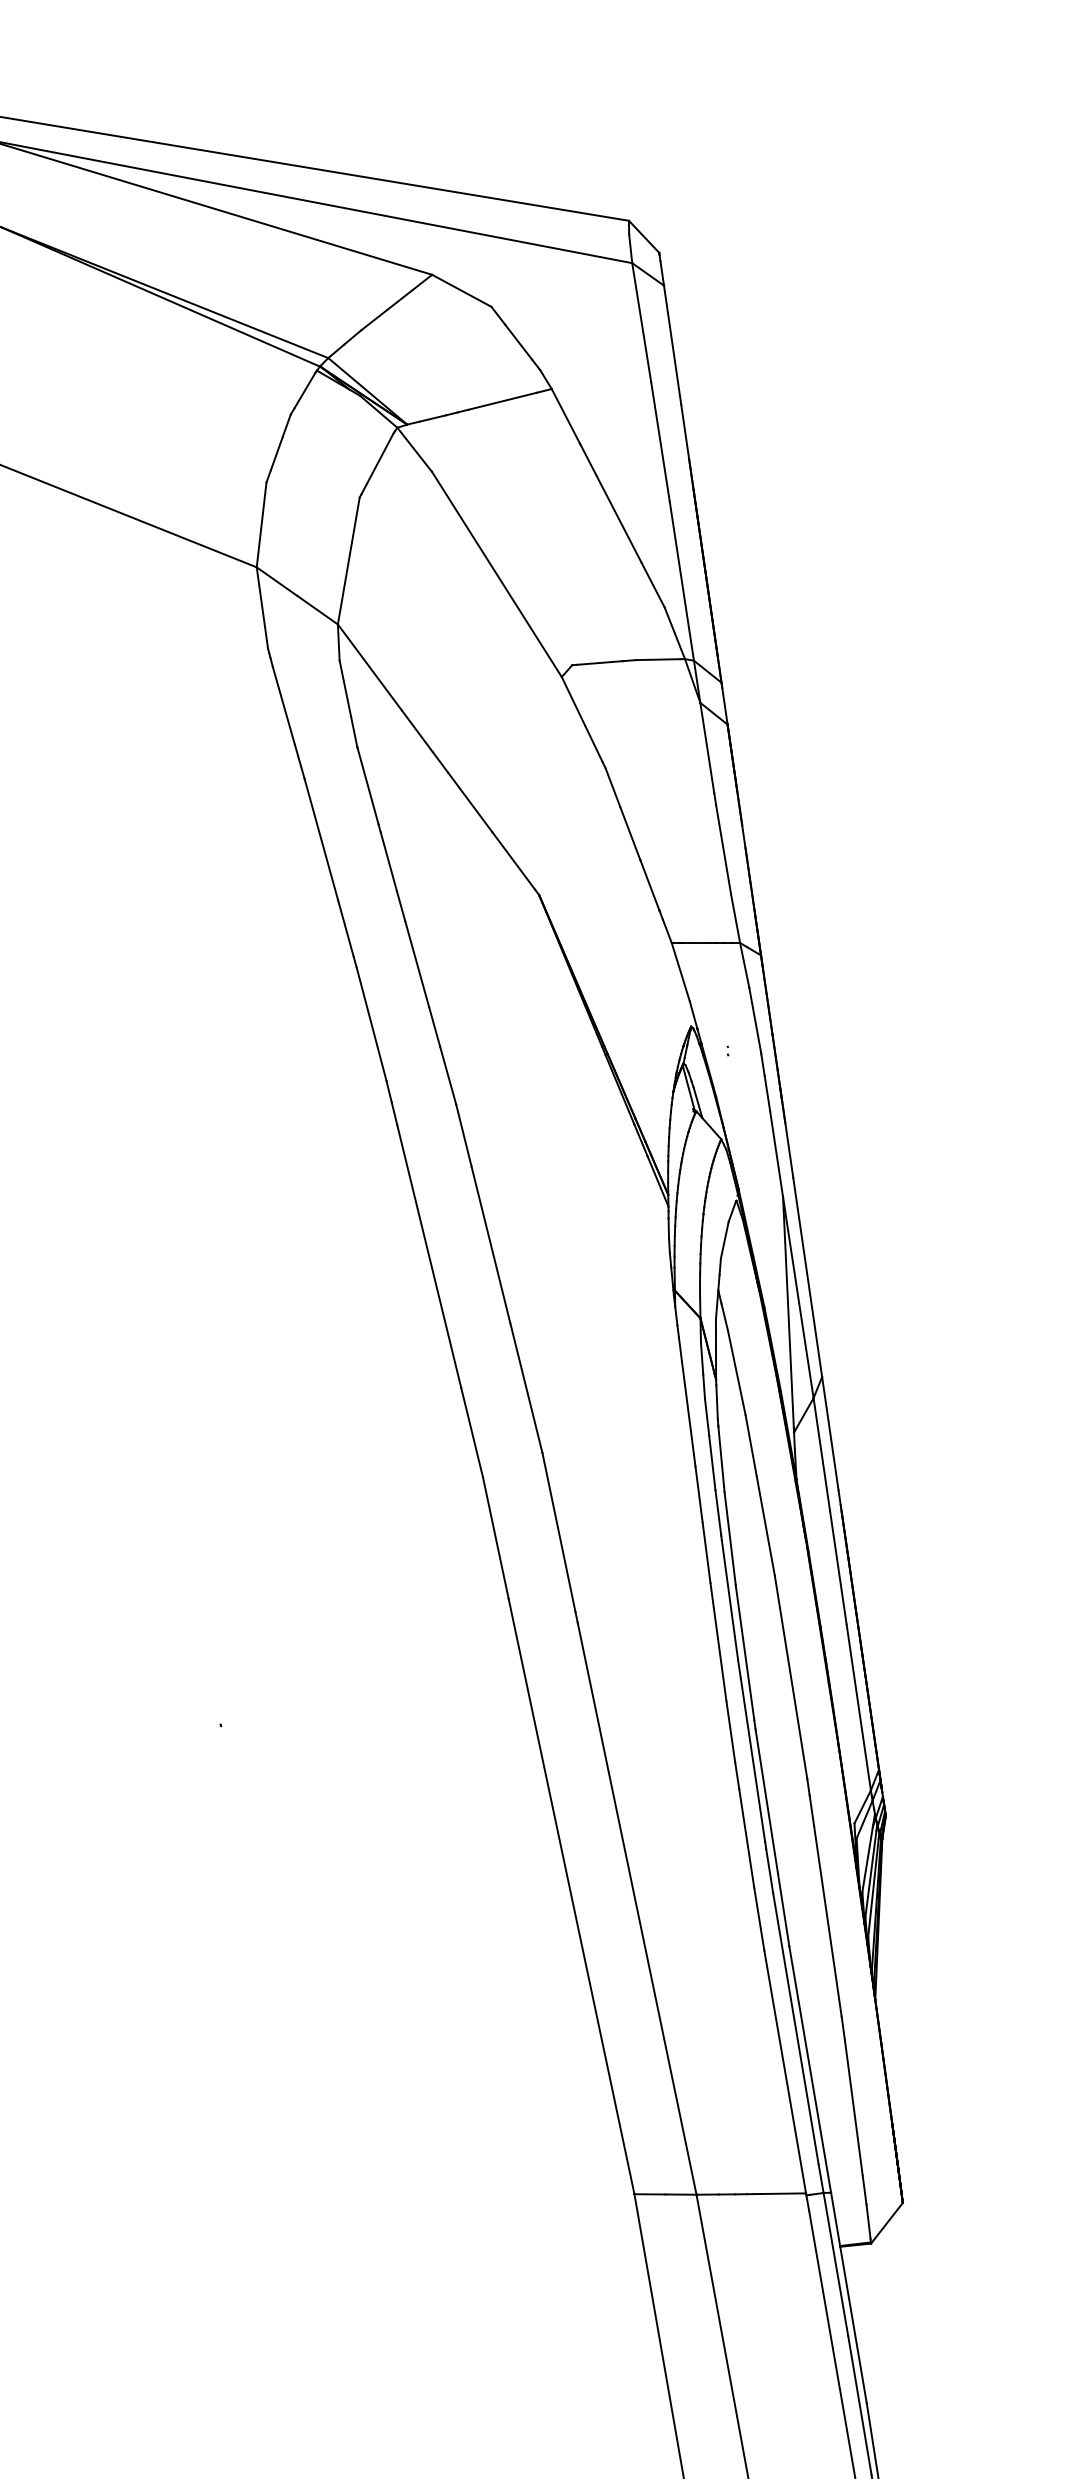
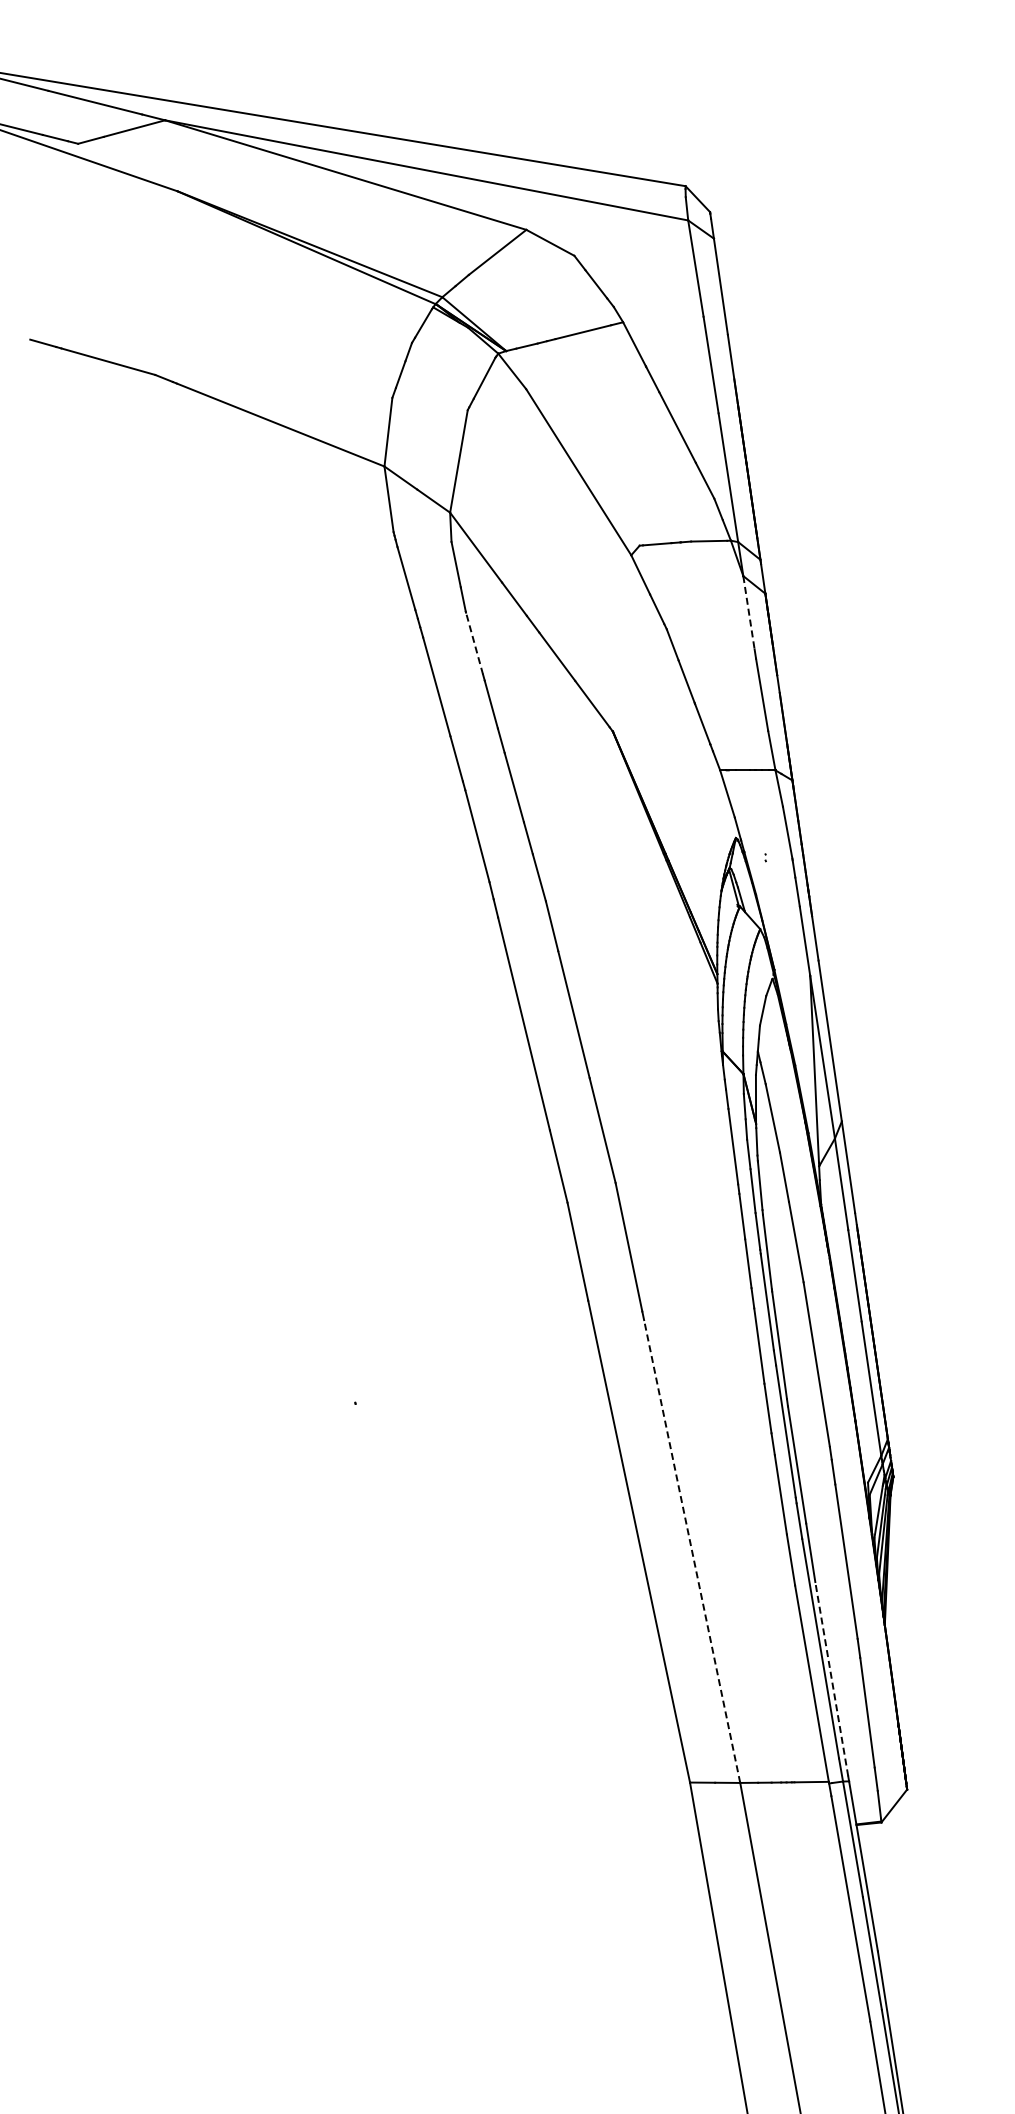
line: (707, 749) -> (749, 613), solid -> dashed
line: (368, 786) -> (474, 643), solid -> dashed
line: (637, 1908) -> (692, 1551), solid -> dashed
line: (809, 2066) -> (831, 1679), solid -> dashed

